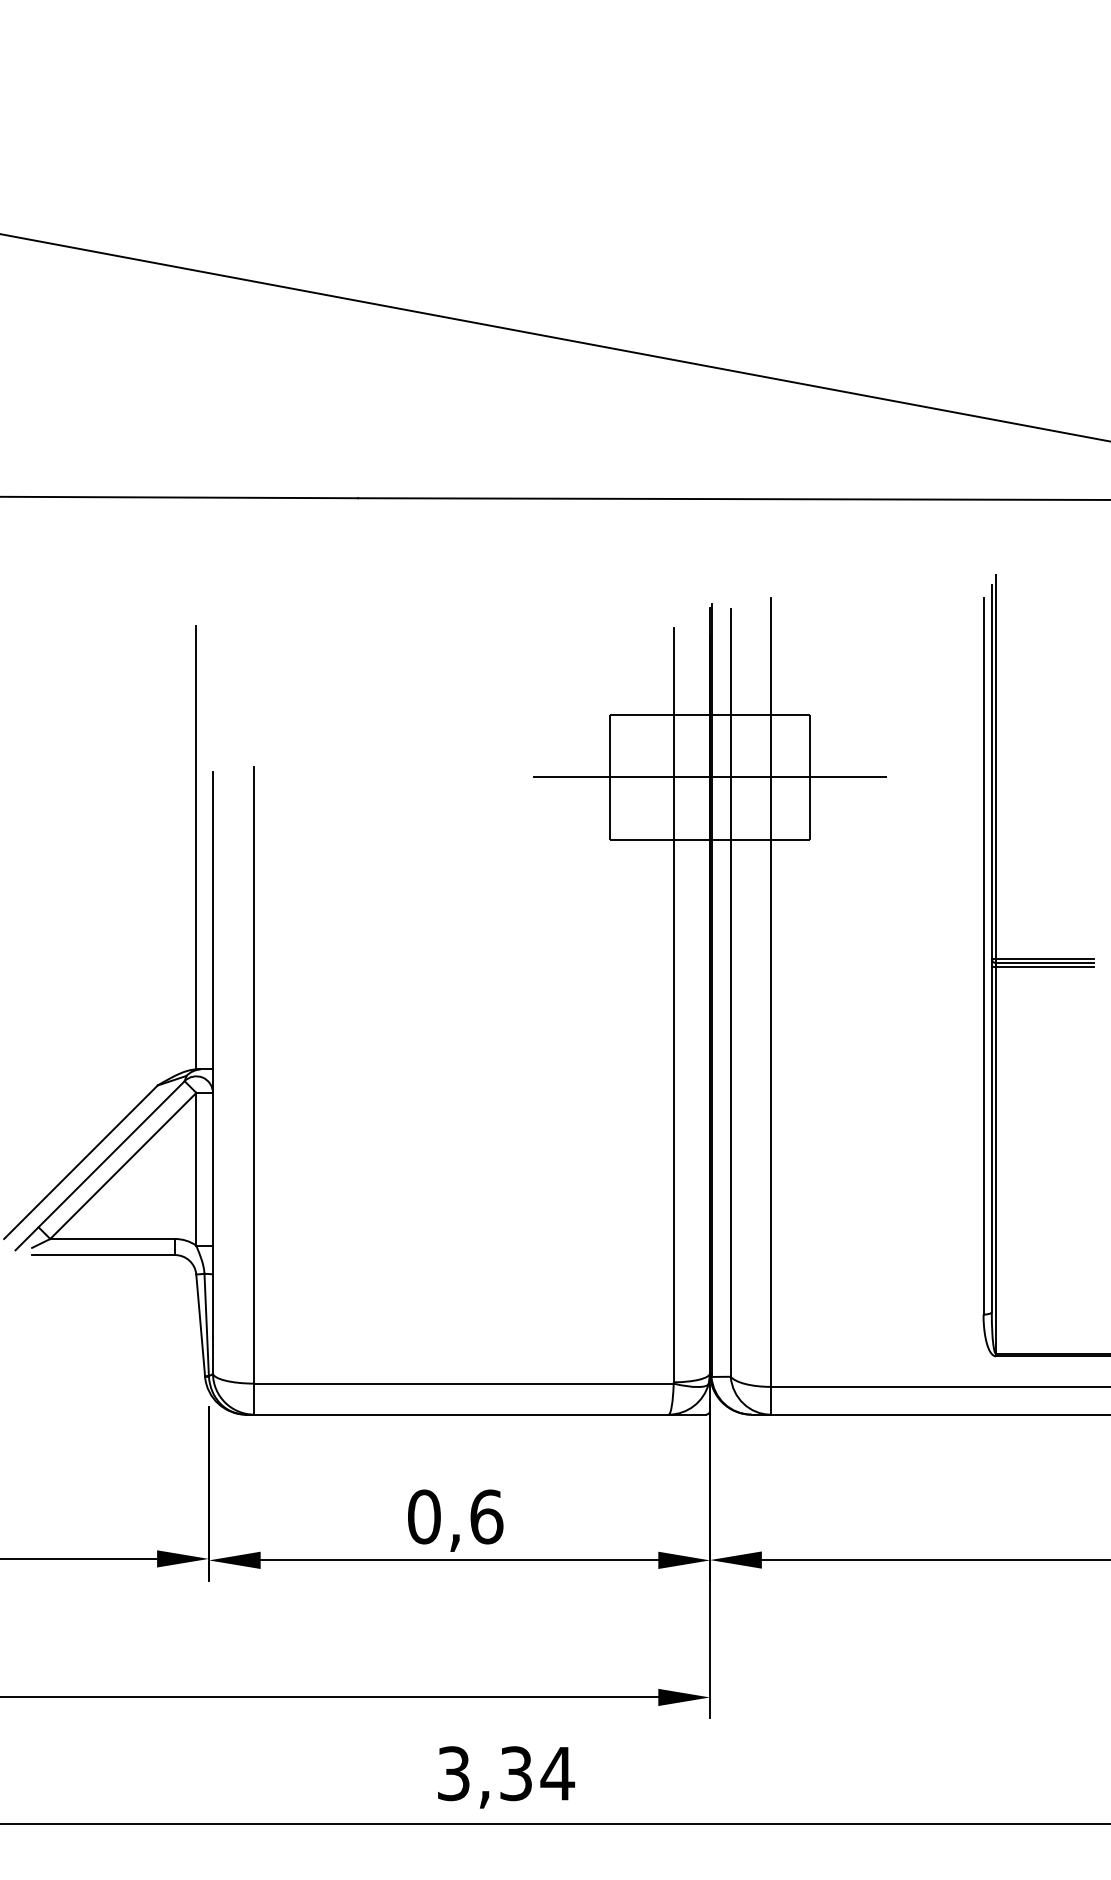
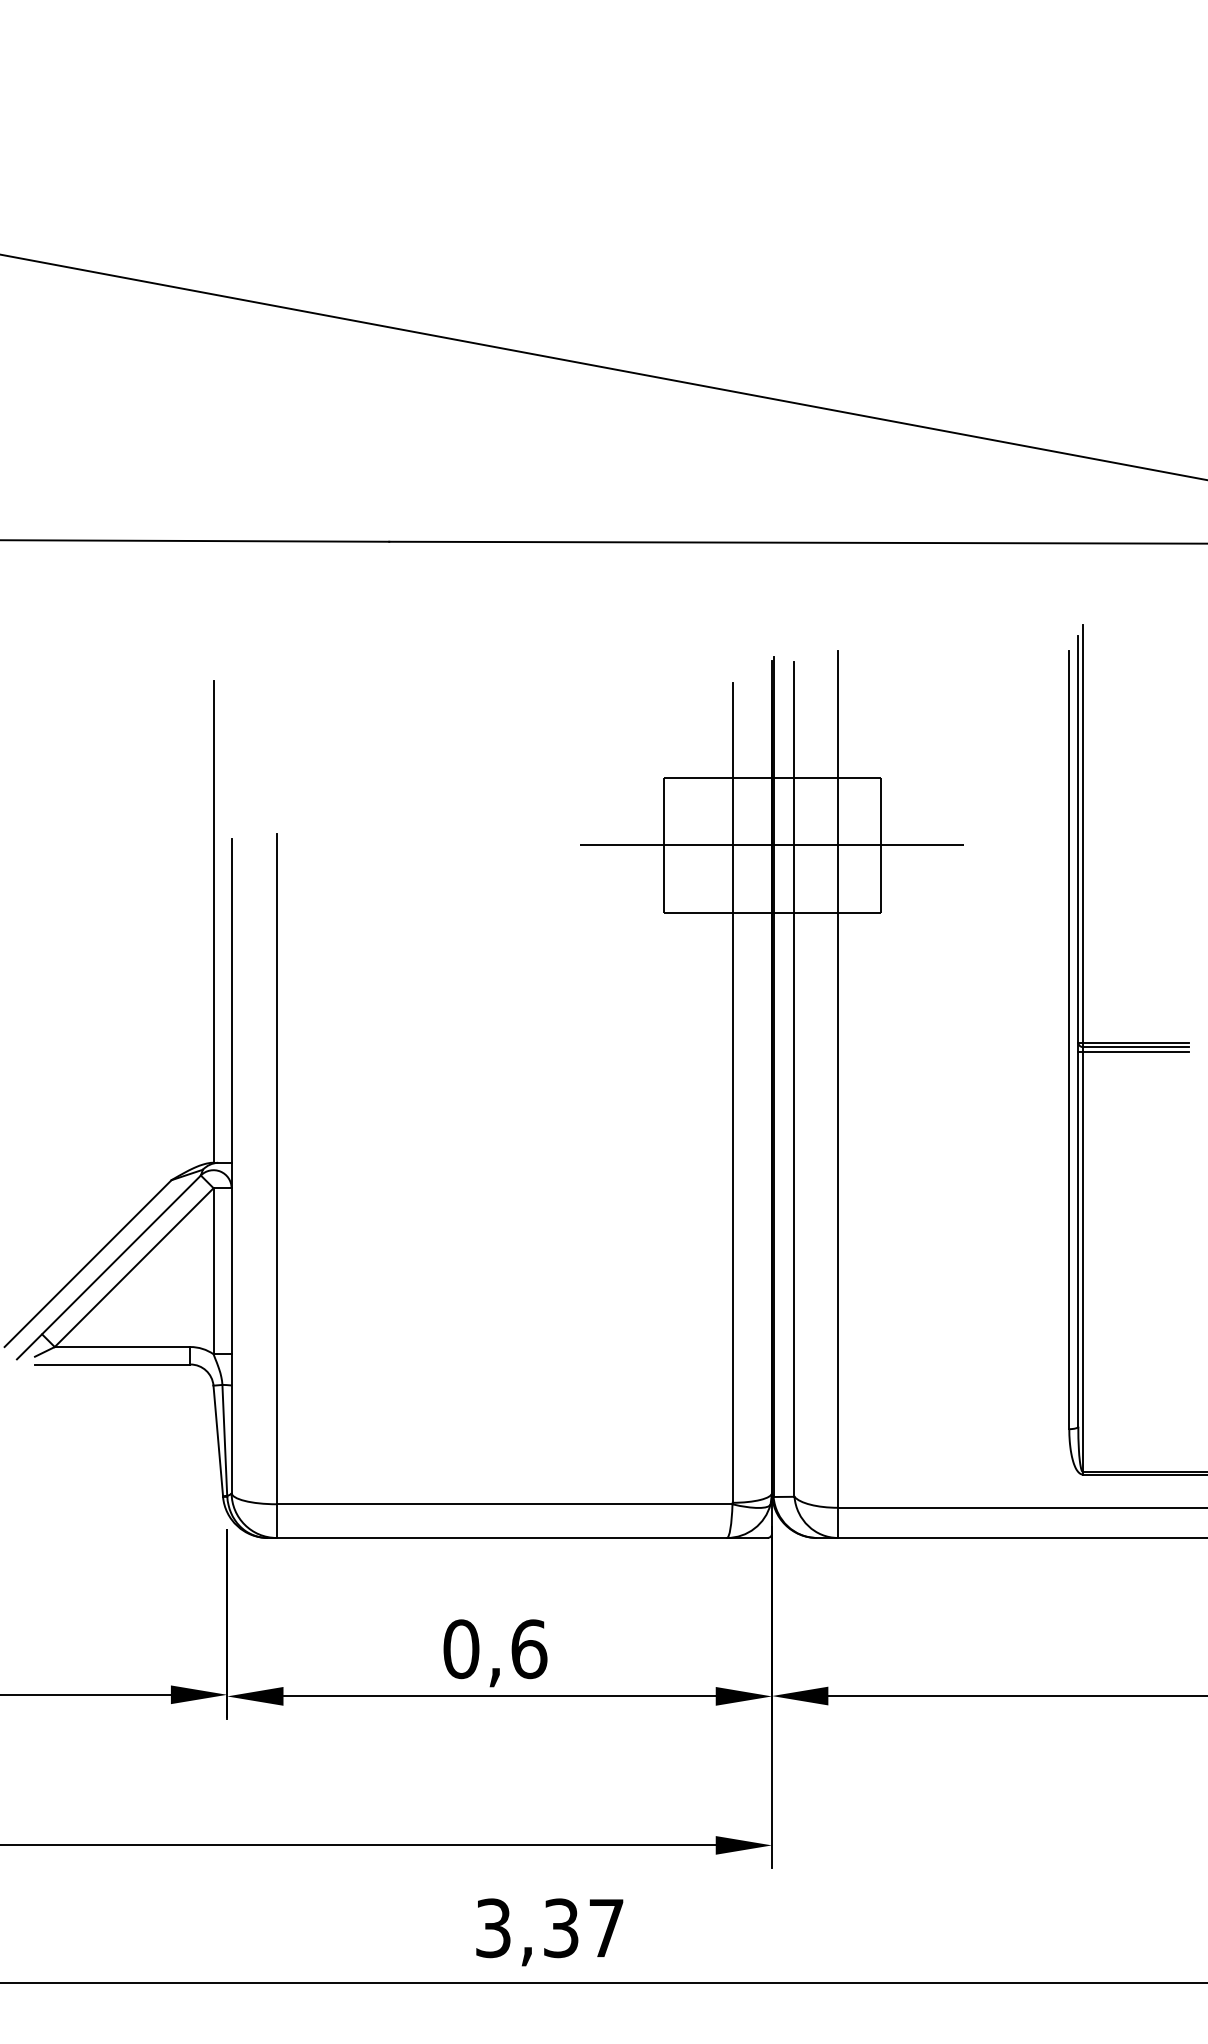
text: (557, 1773) -> (606, 1928), 3,34 -> 3,37

